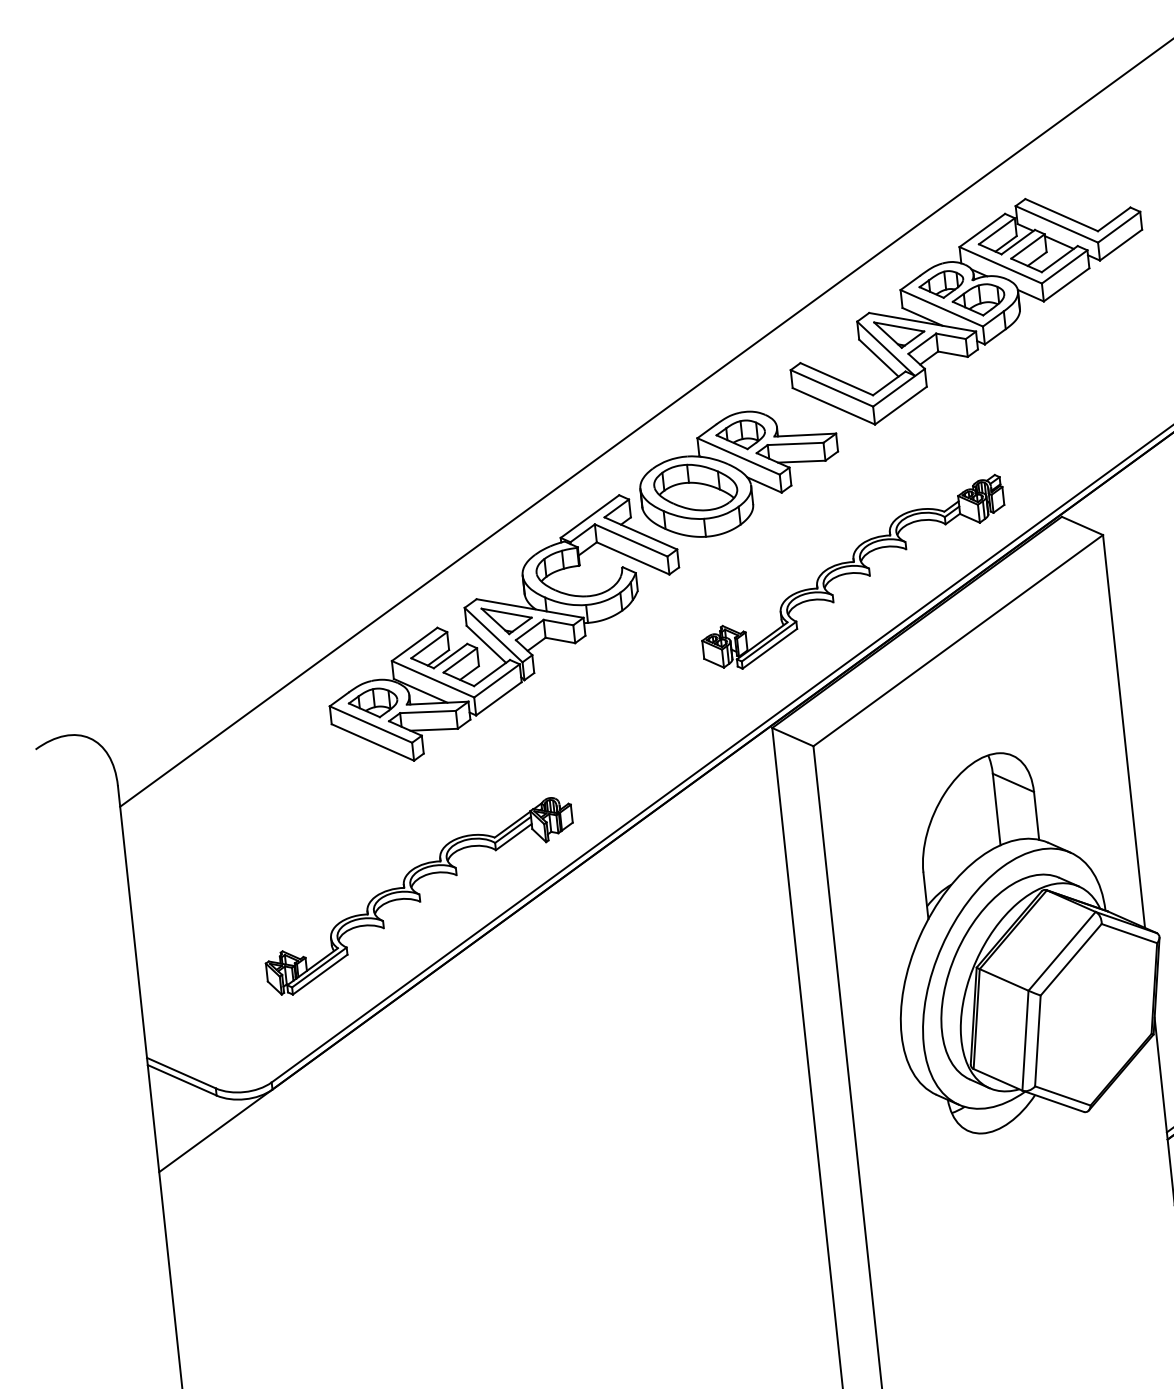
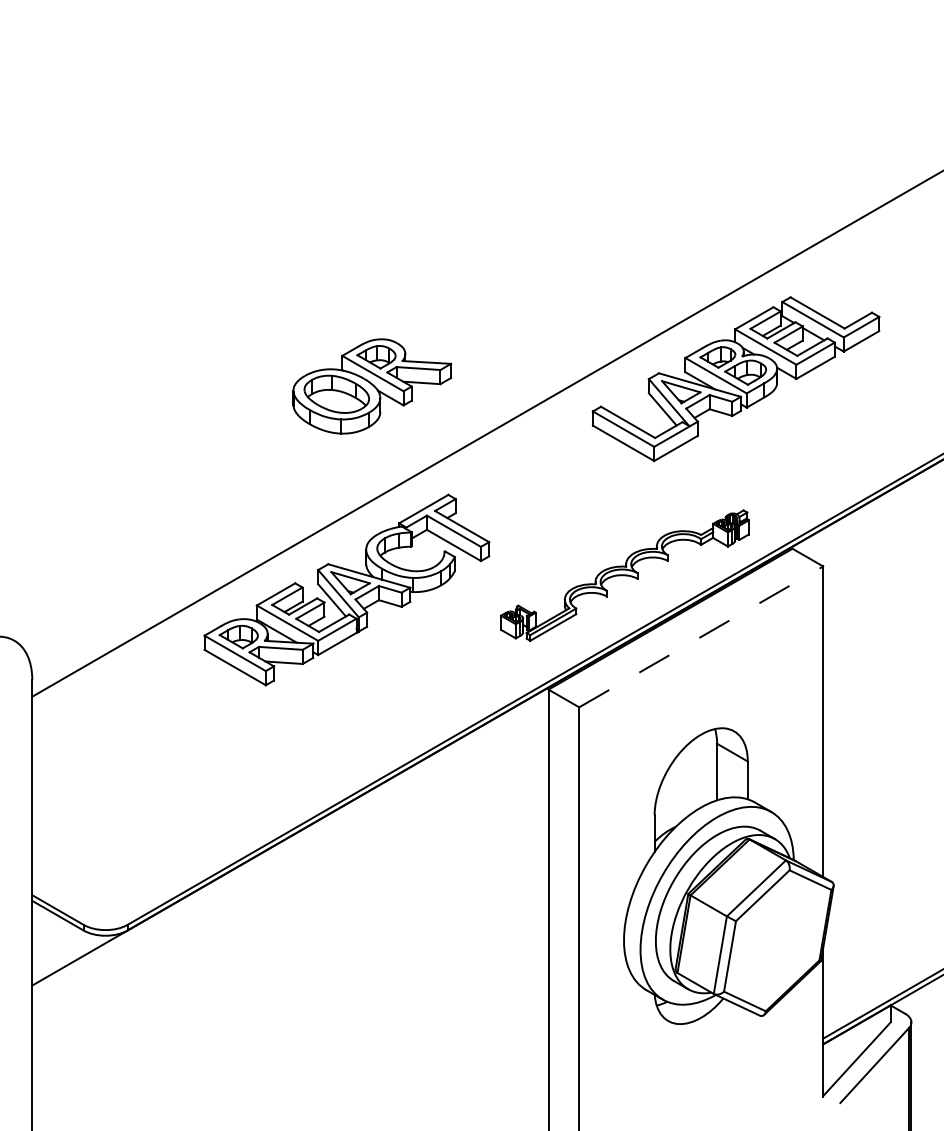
part: (739, 472) -> (372, 386), moved
line: (958, 640) -> (701, 636), solid -> dashed
part: (419, 896) -> (258, 791), removed

